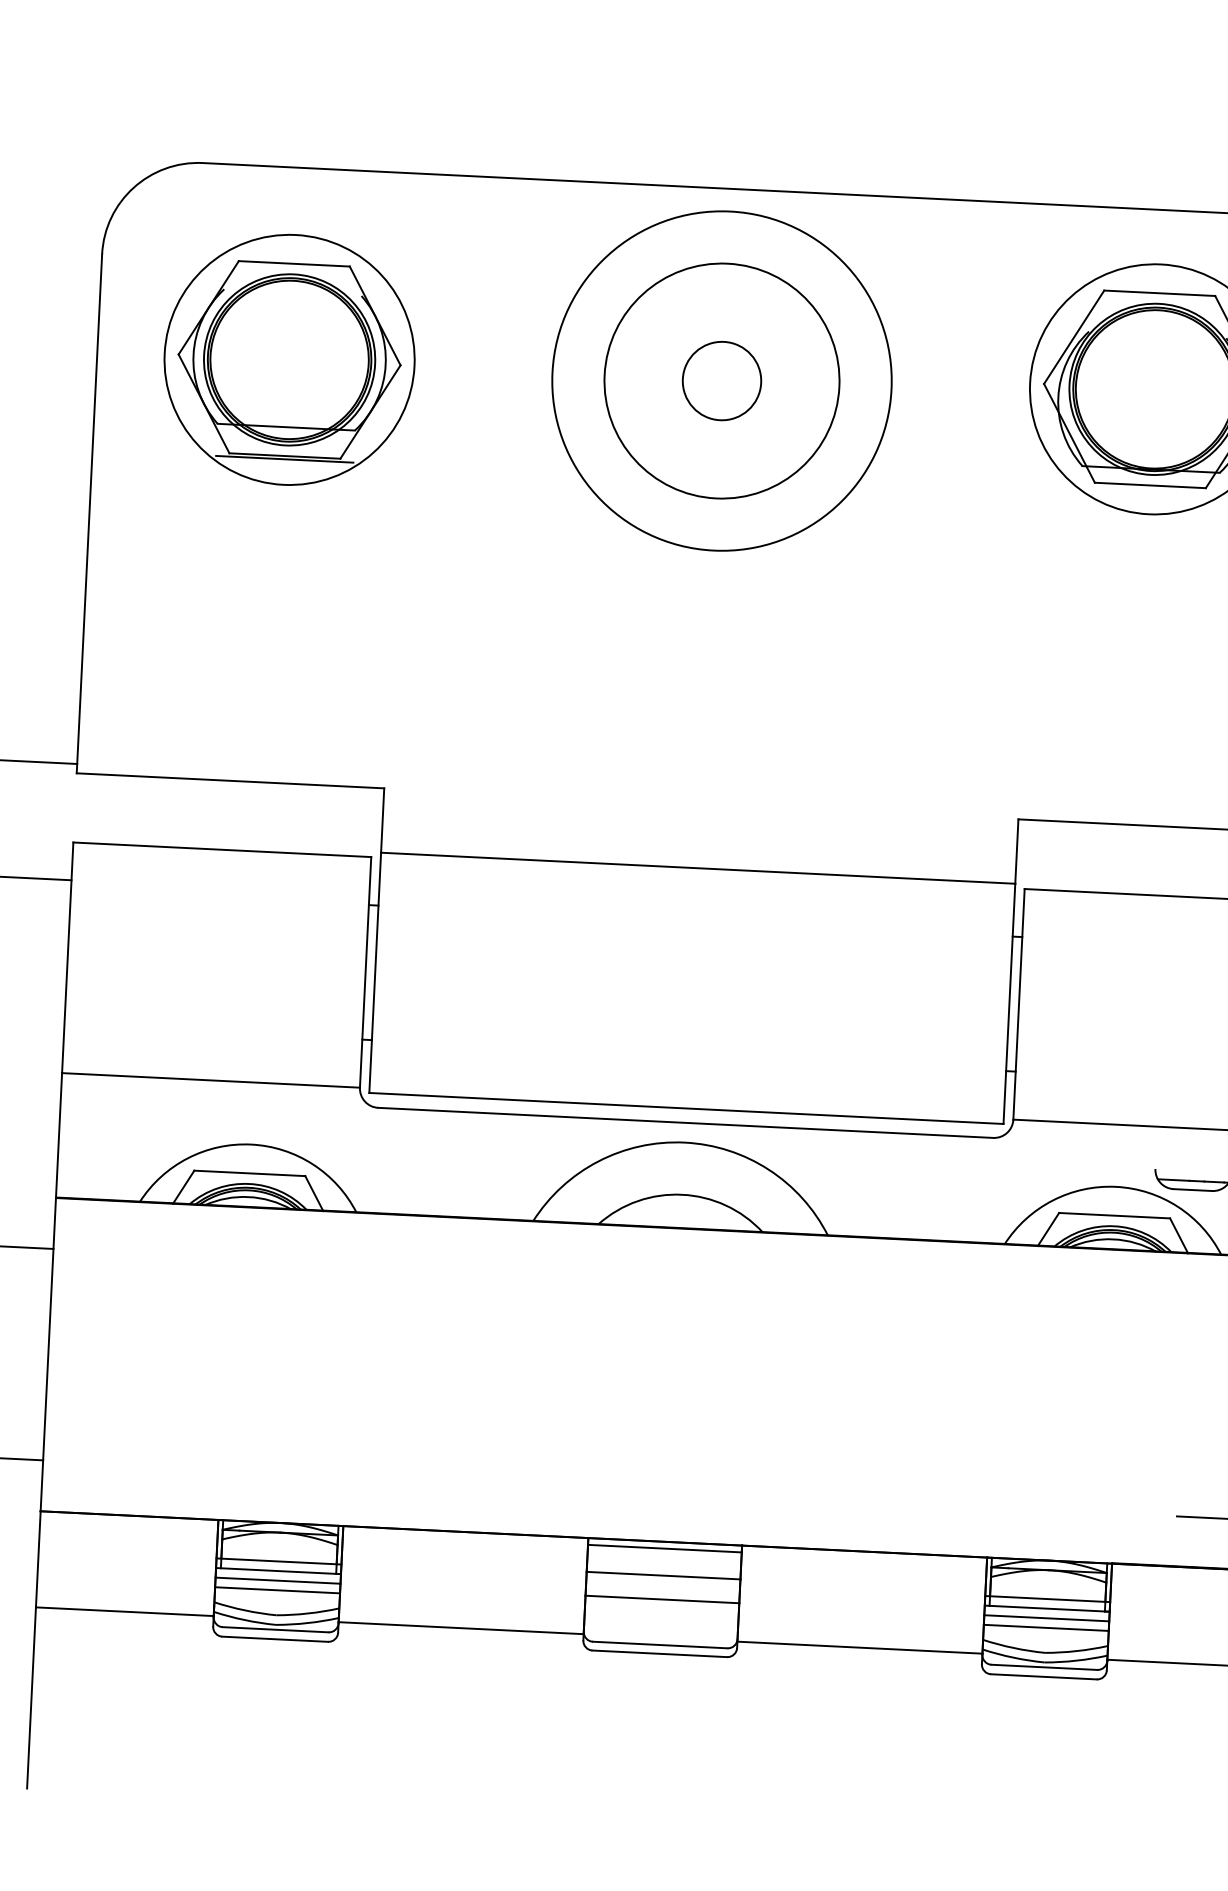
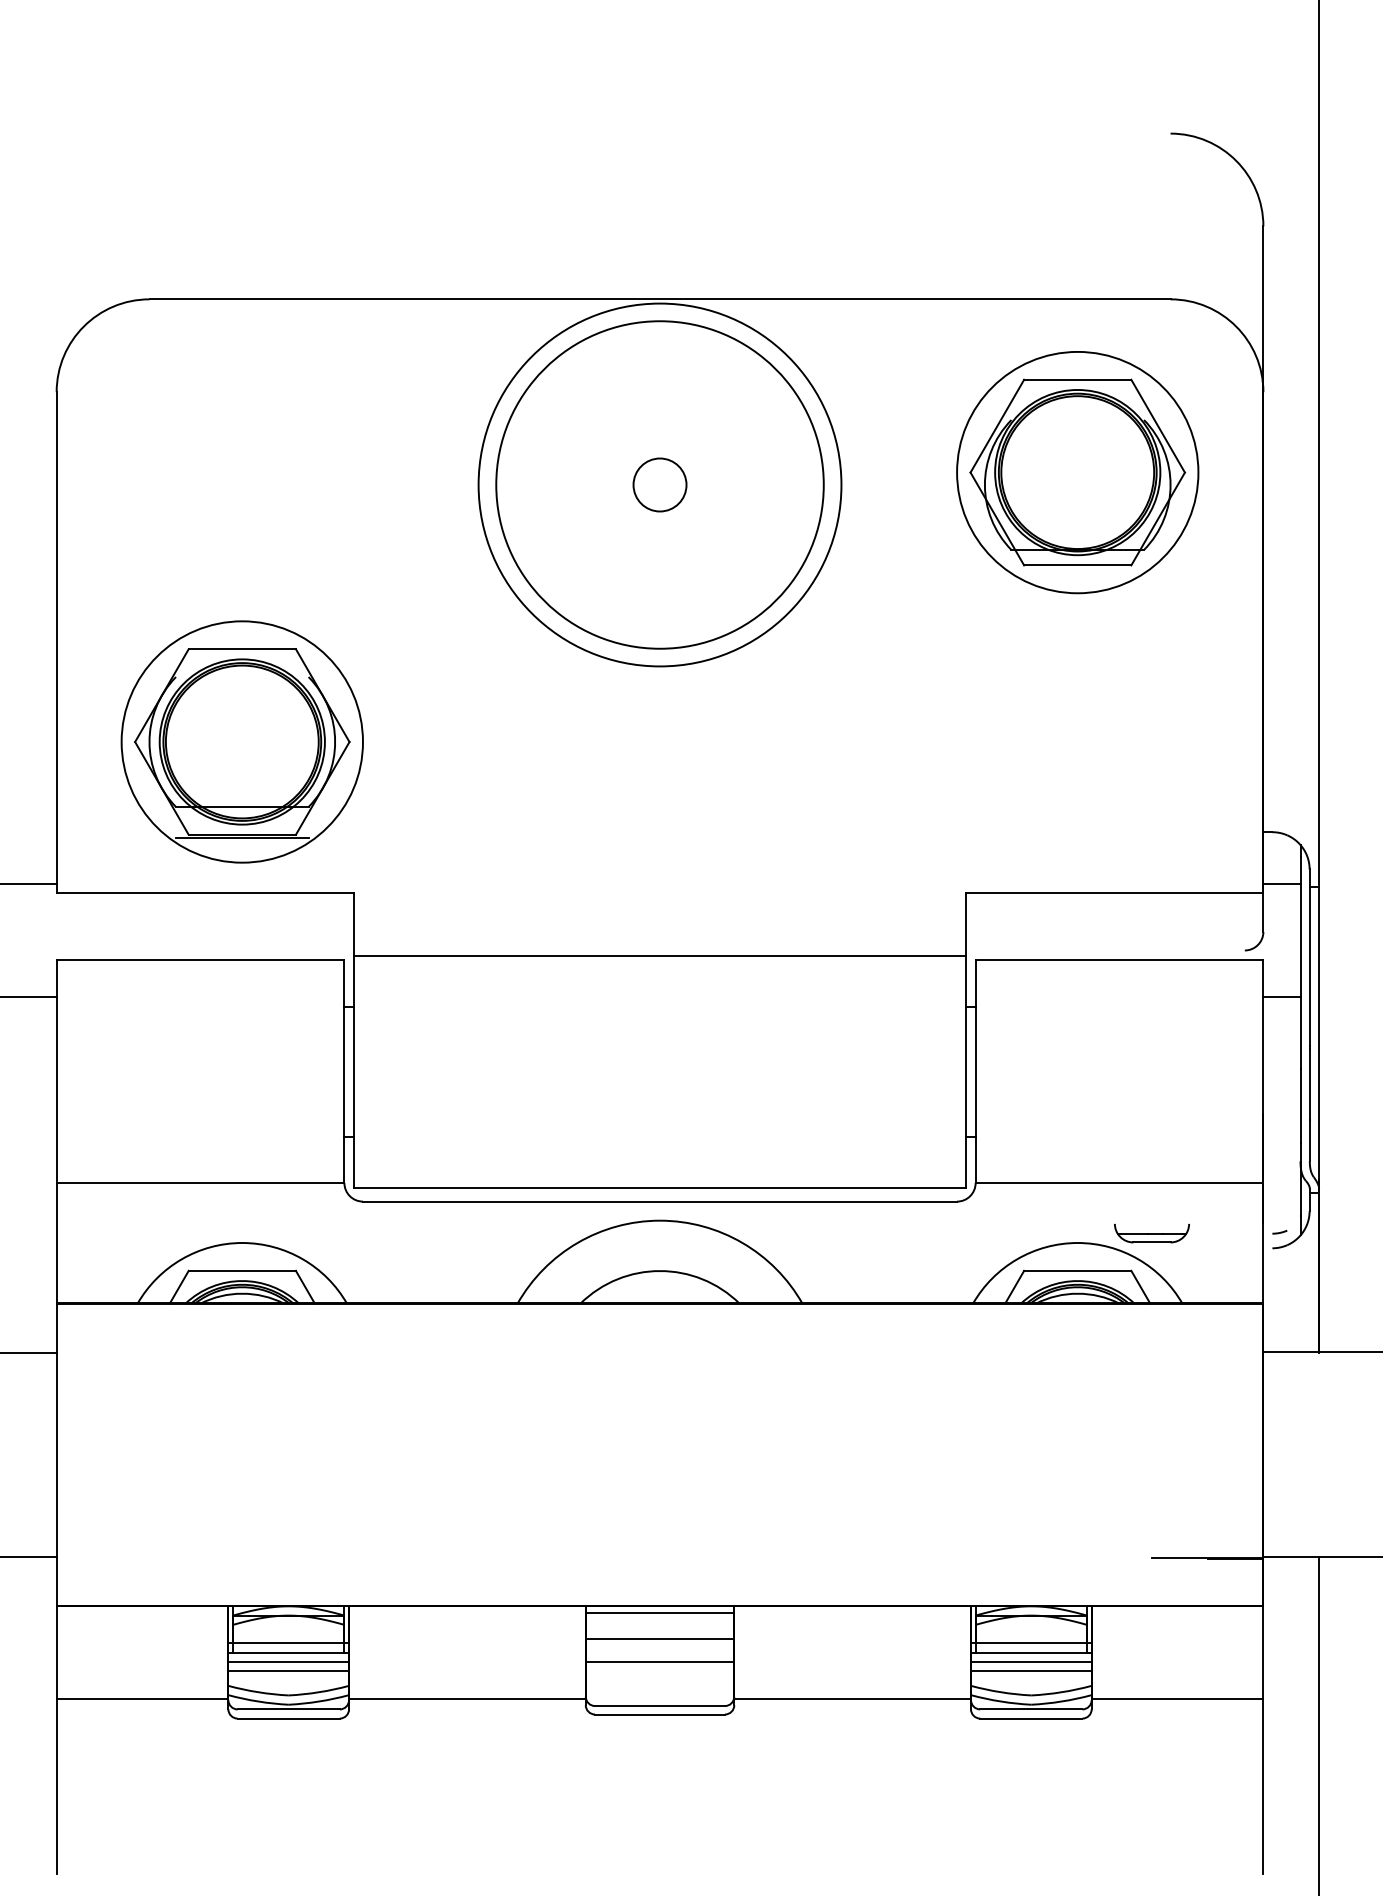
part: (288, 359) -> (241, 741), moved
circle: (721, 380) -> (659, 484), size x0.7
circle: (721, 380) -> (659, 484), size x1.6

